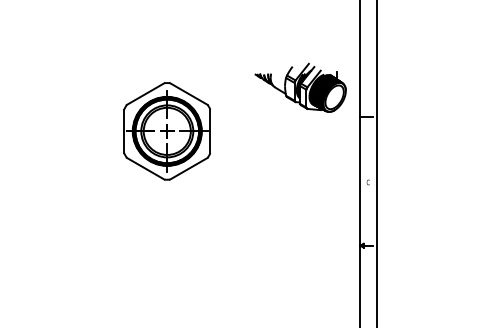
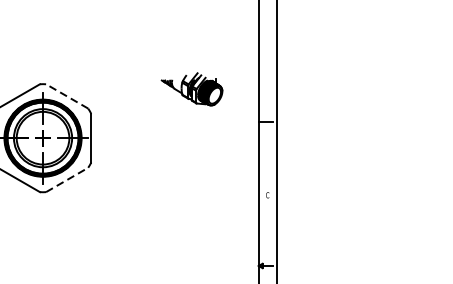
part: (300, 87) -> (191, 89), size x0.6
line: (188, 94) -> (66, 96), solid -> dashed
line: (188, 168) -> (66, 179), solid -> dashed

